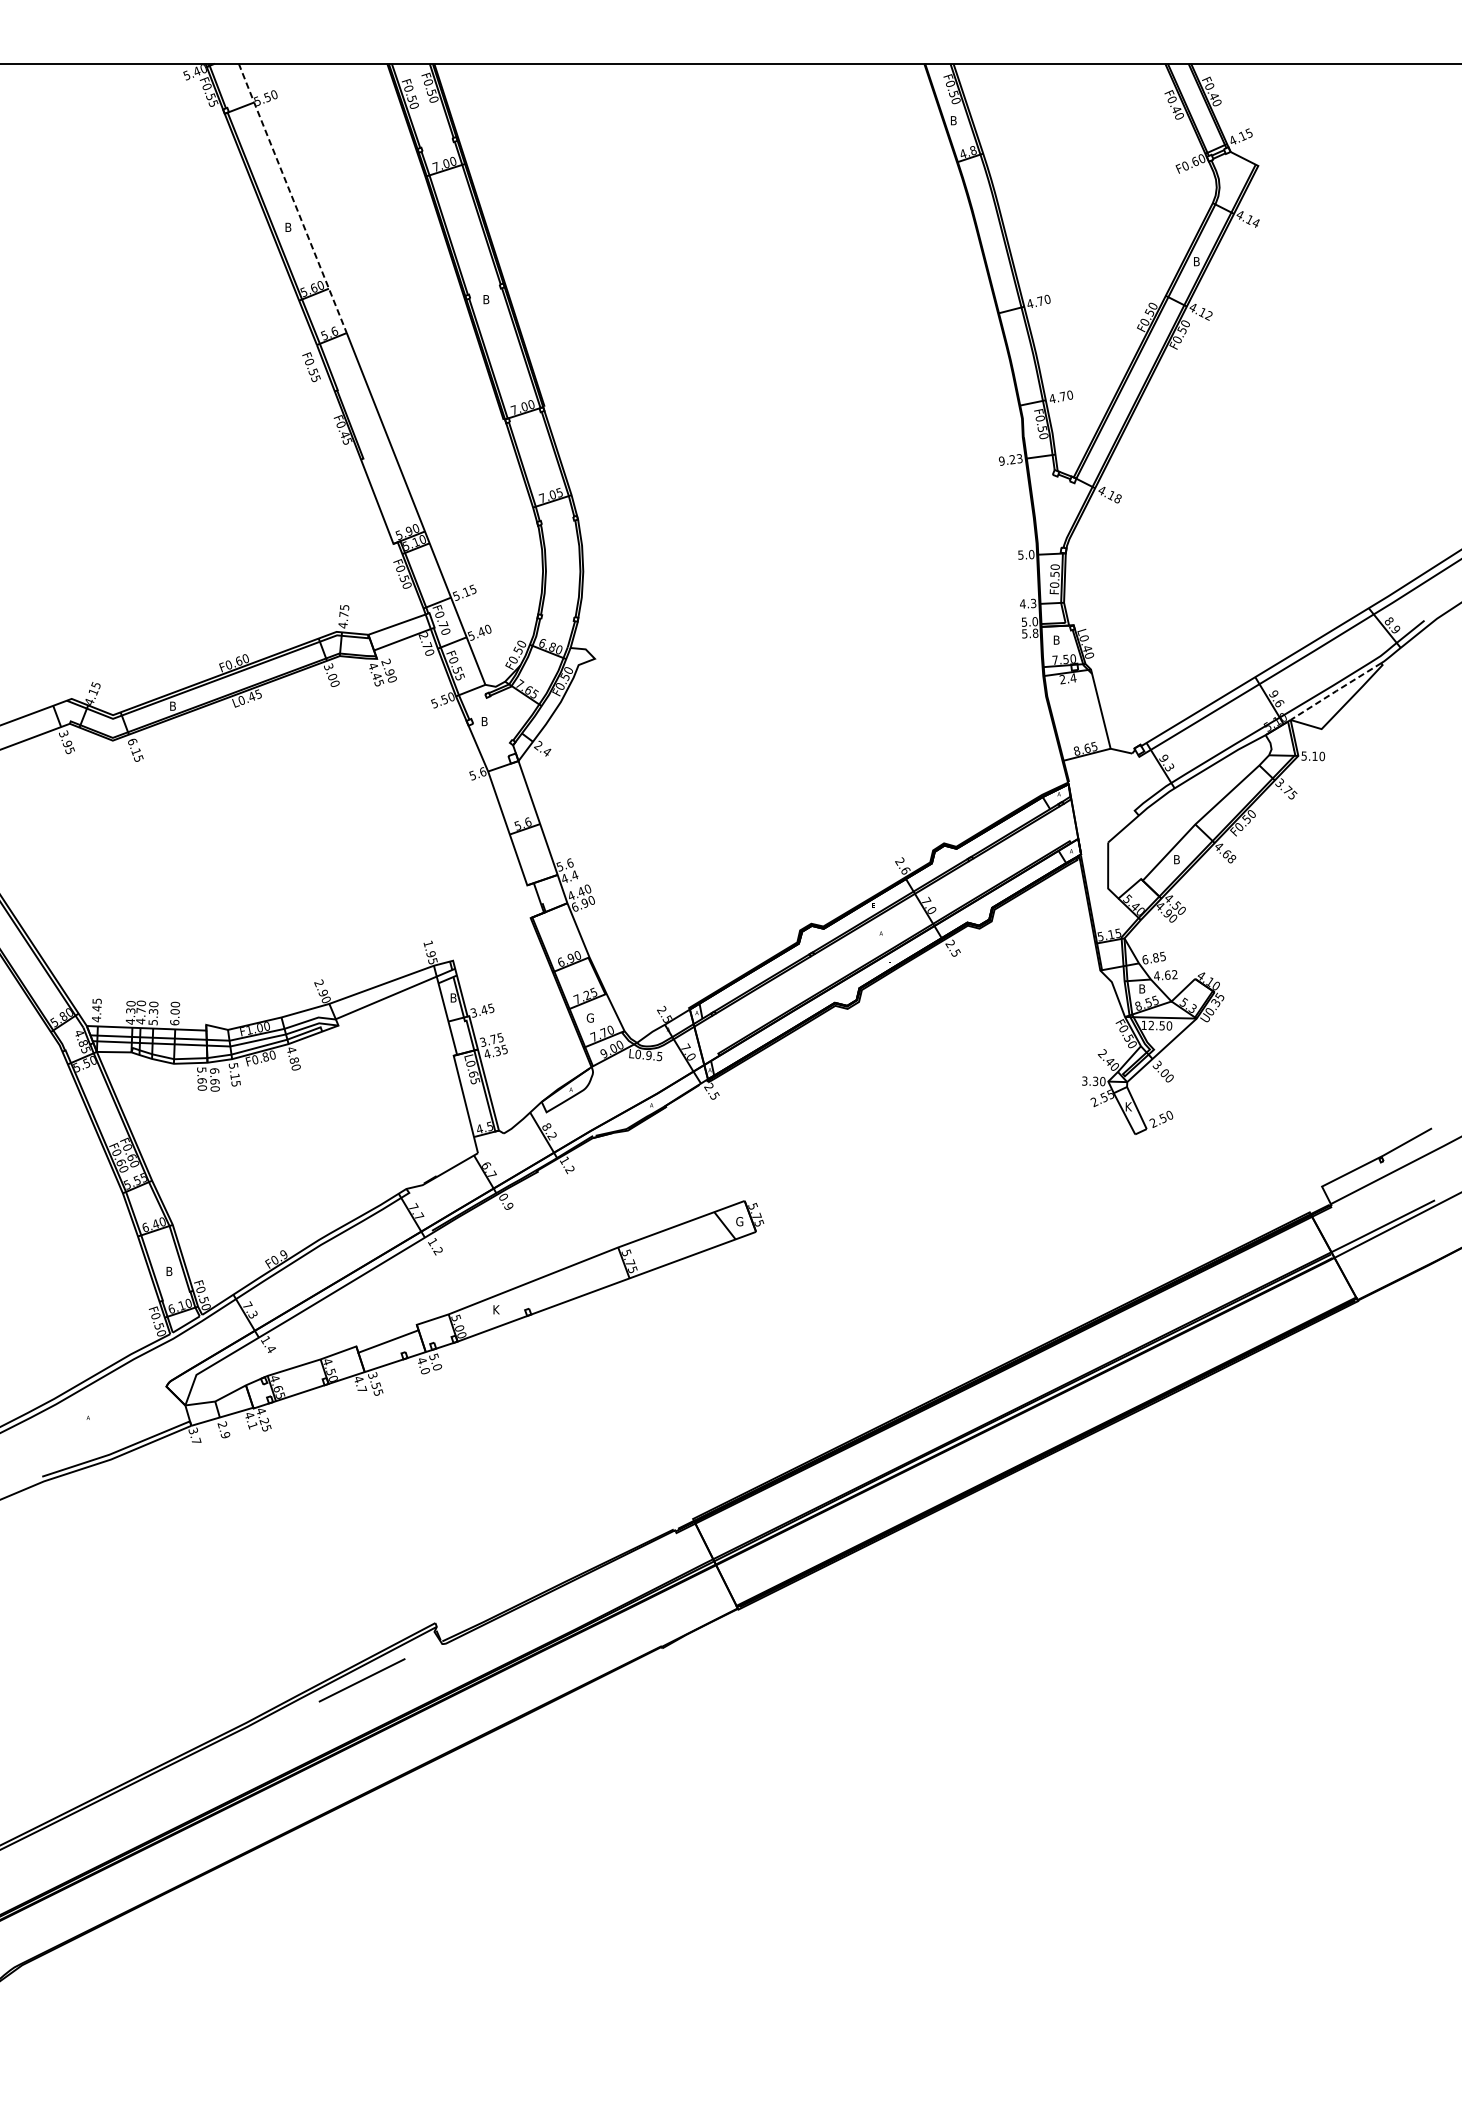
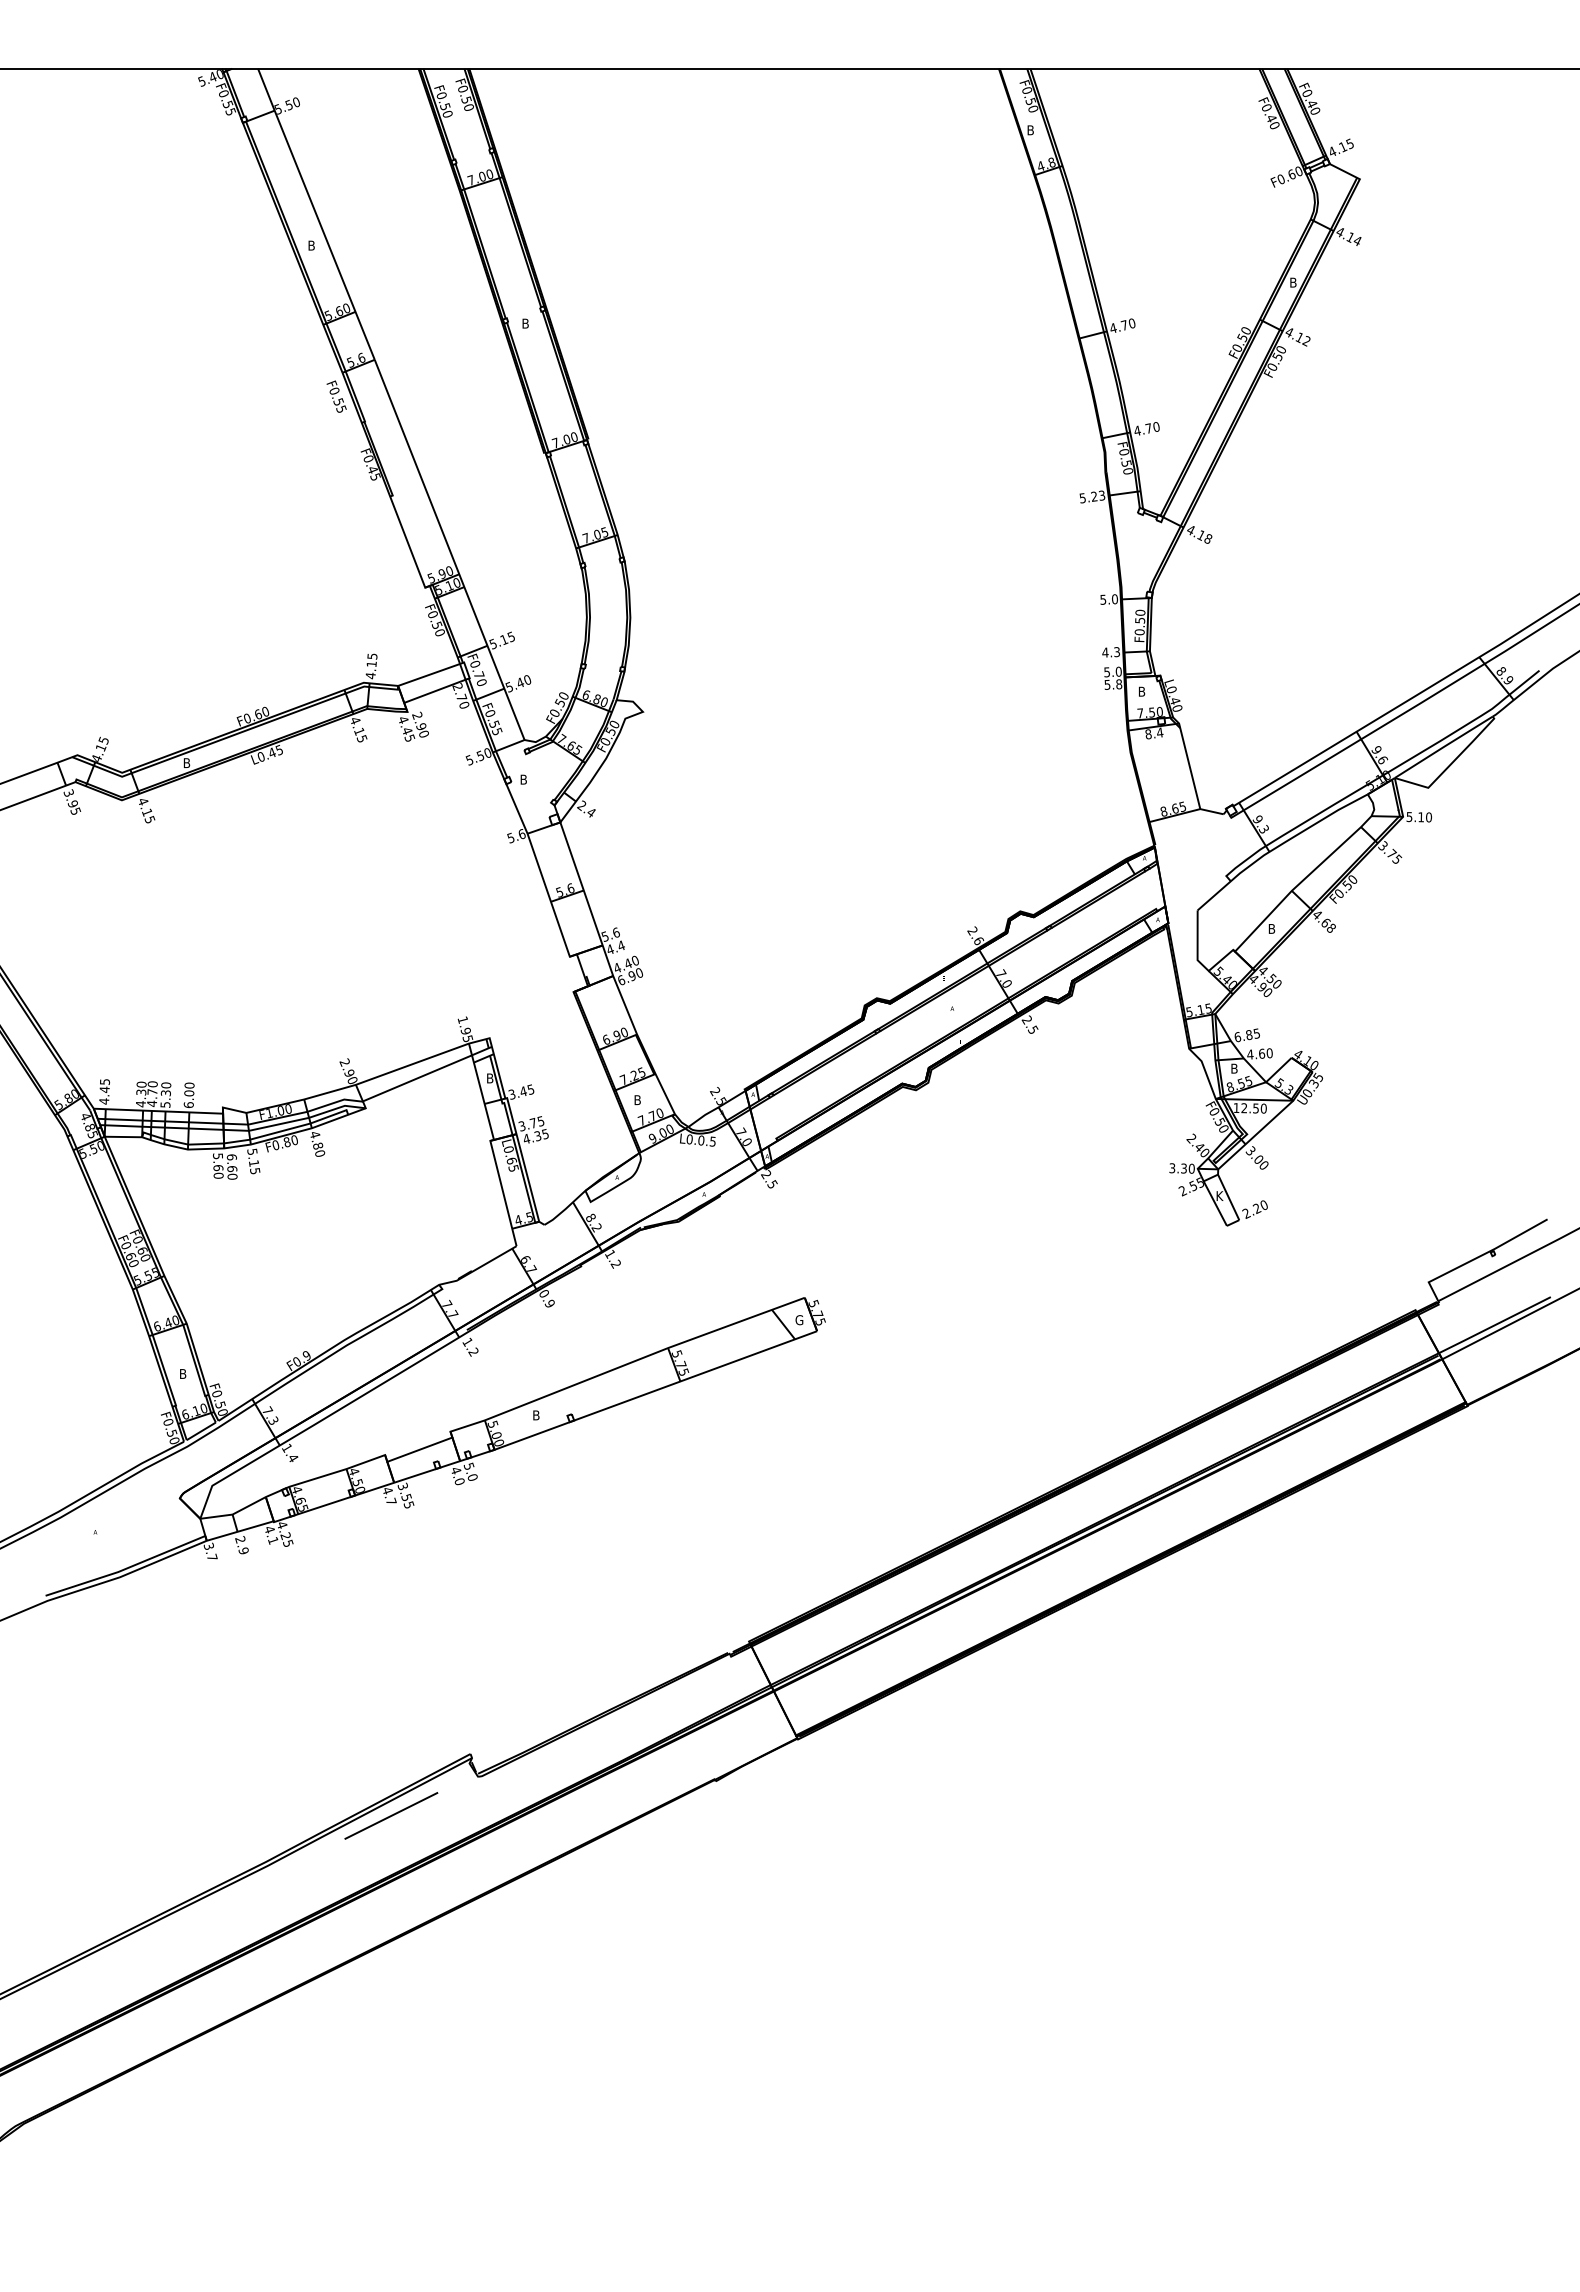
line: (291, 197) -> (315, 213), dashed -> solid
text: (1001, 461) -> (1082, 498), 9.23 -> 5.23
text: (343, 614) -> (371, 663), 4.75 -> 4.15
text: (331, 675) -> (358, 729), 3.00 -> 4.15
text: (1062, 679) -> (1148, 734), 2.4 -> 8.4
line: (1336, 690) -> (1444, 746), dashed -> solid
text: (132, 741) -> (143, 801), 6.15 -> 4.15
text: (1174, 974) -> (1269, 1053), 4.62 -> 4.60
text: (589, 1018) -> (637, 1100), G -> B
text: (648, 1055) -> (700, 1140), L0.9.5 -> L0.0.5
text: (1163, 1118) -> (1257, 1208), 2.50 -> 2.20
text: (496, 1309) -> (536, 1415), K -> B

